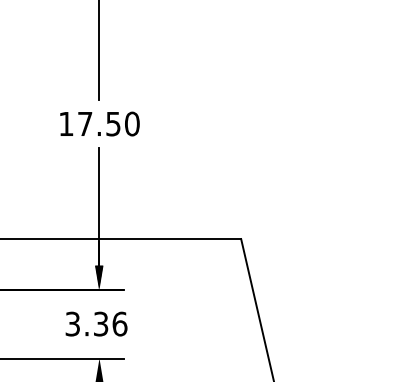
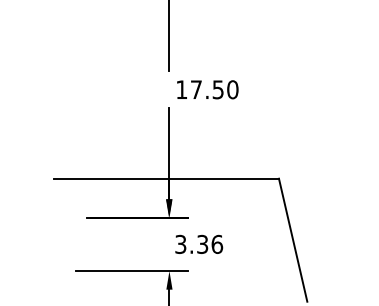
text: (99, 123) -> (207, 89), moved
text: (96, 322) -> (199, 243), moved

